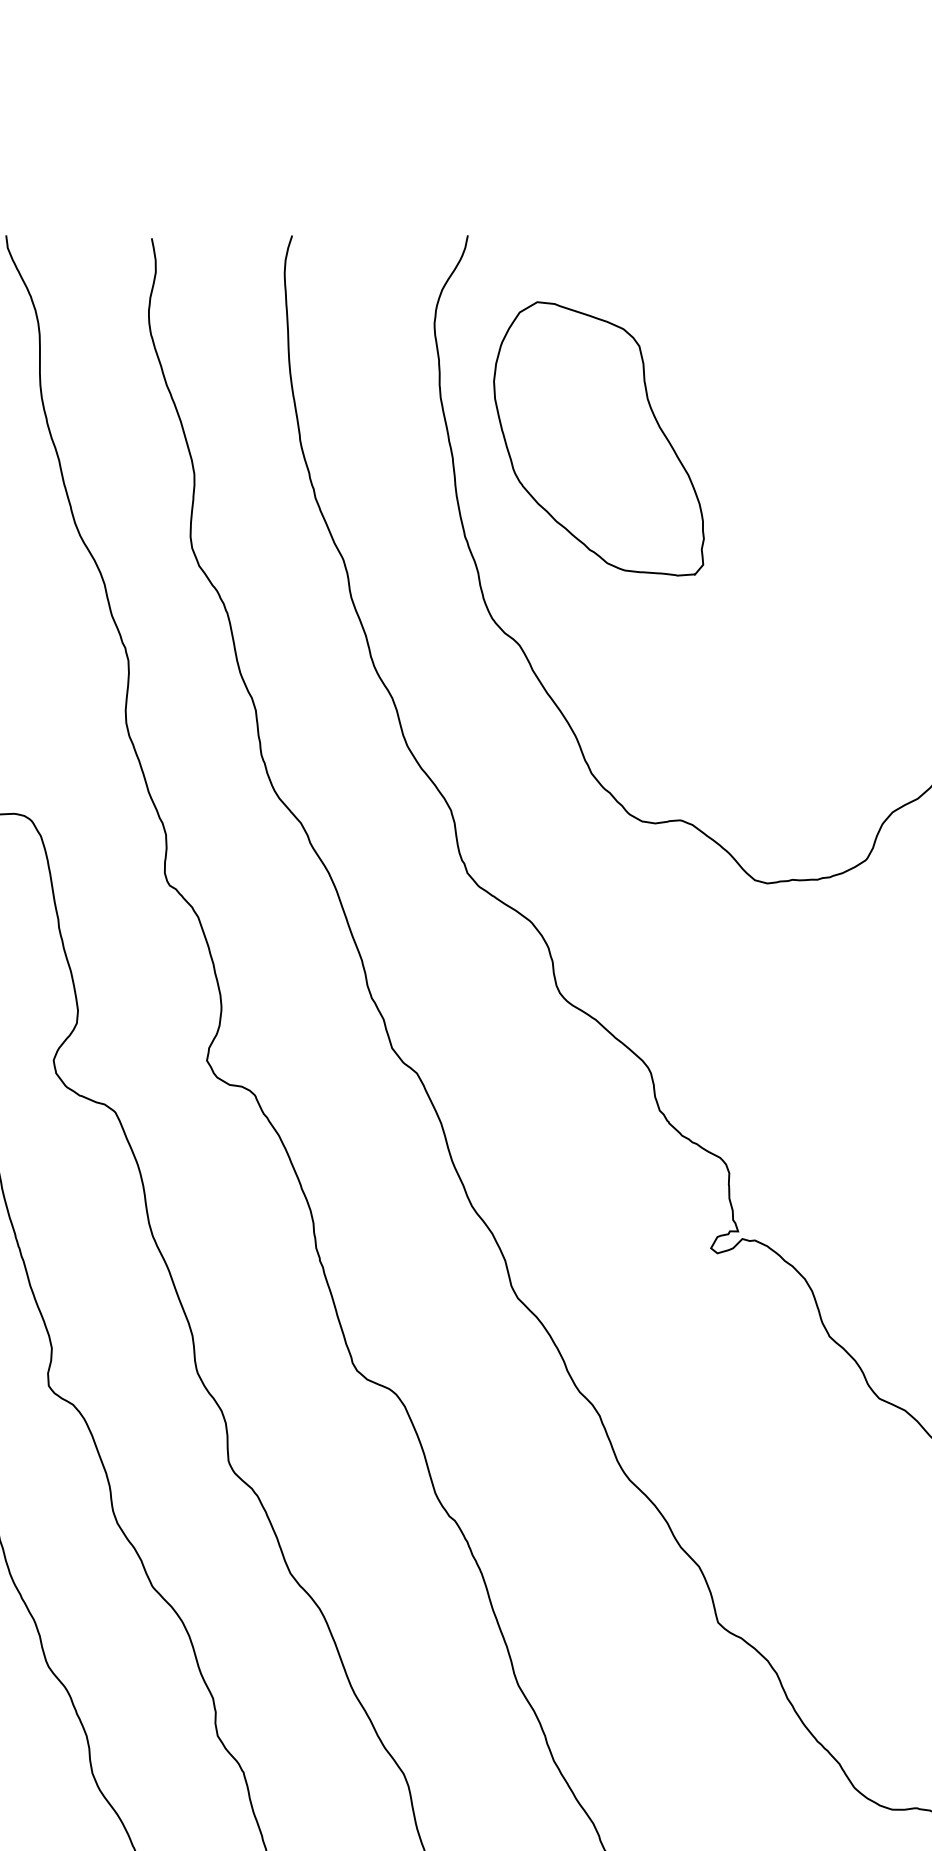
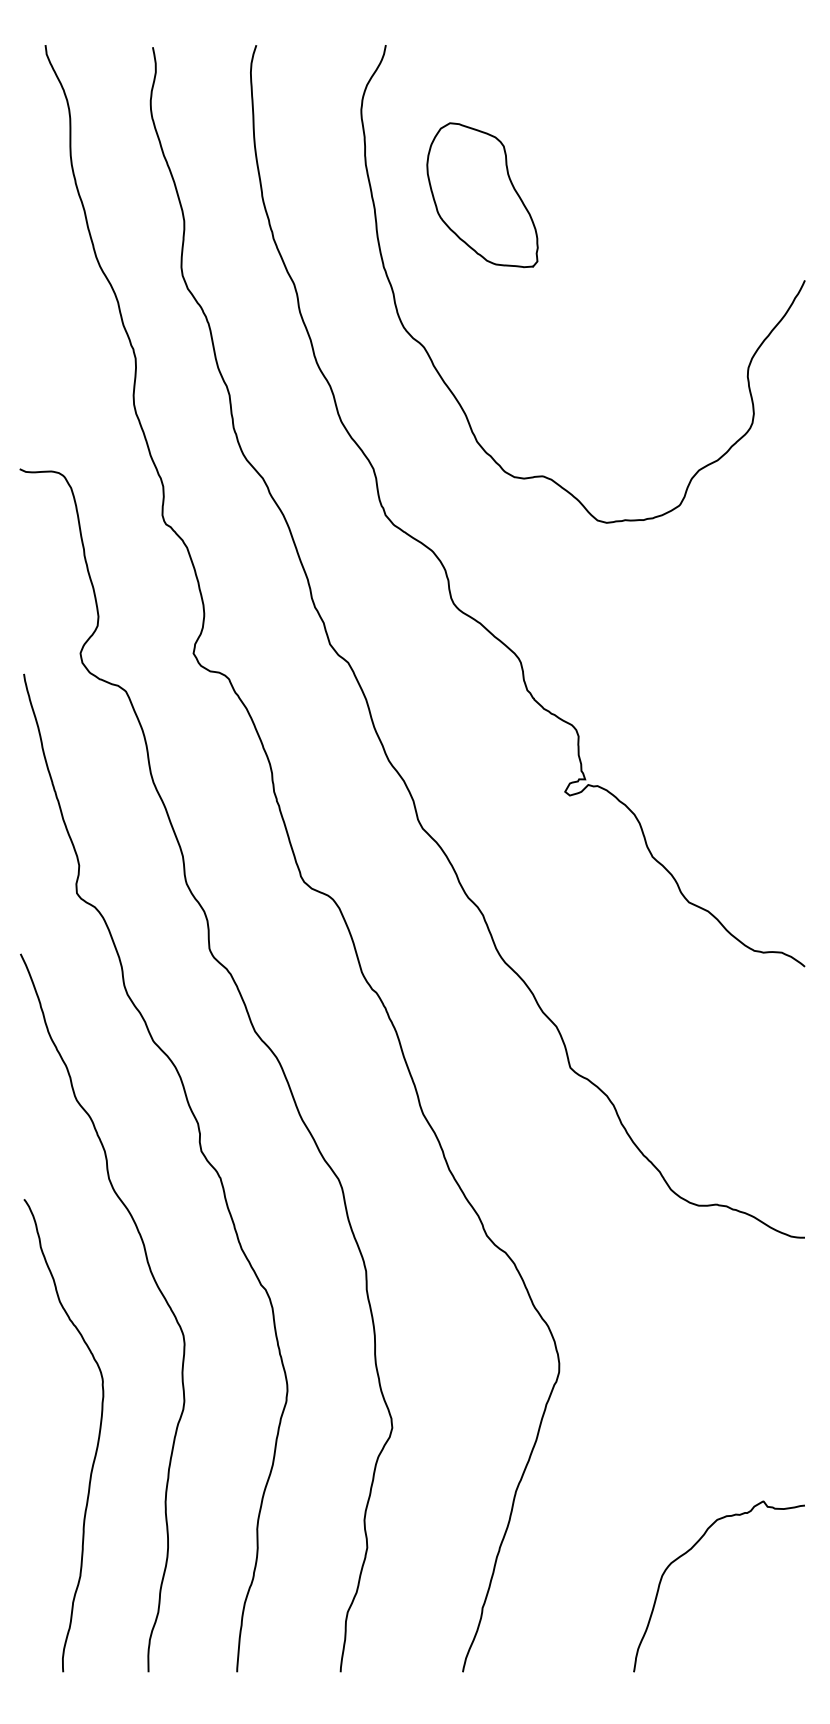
part: (598, 439) -> (482, 195), size x0.71

